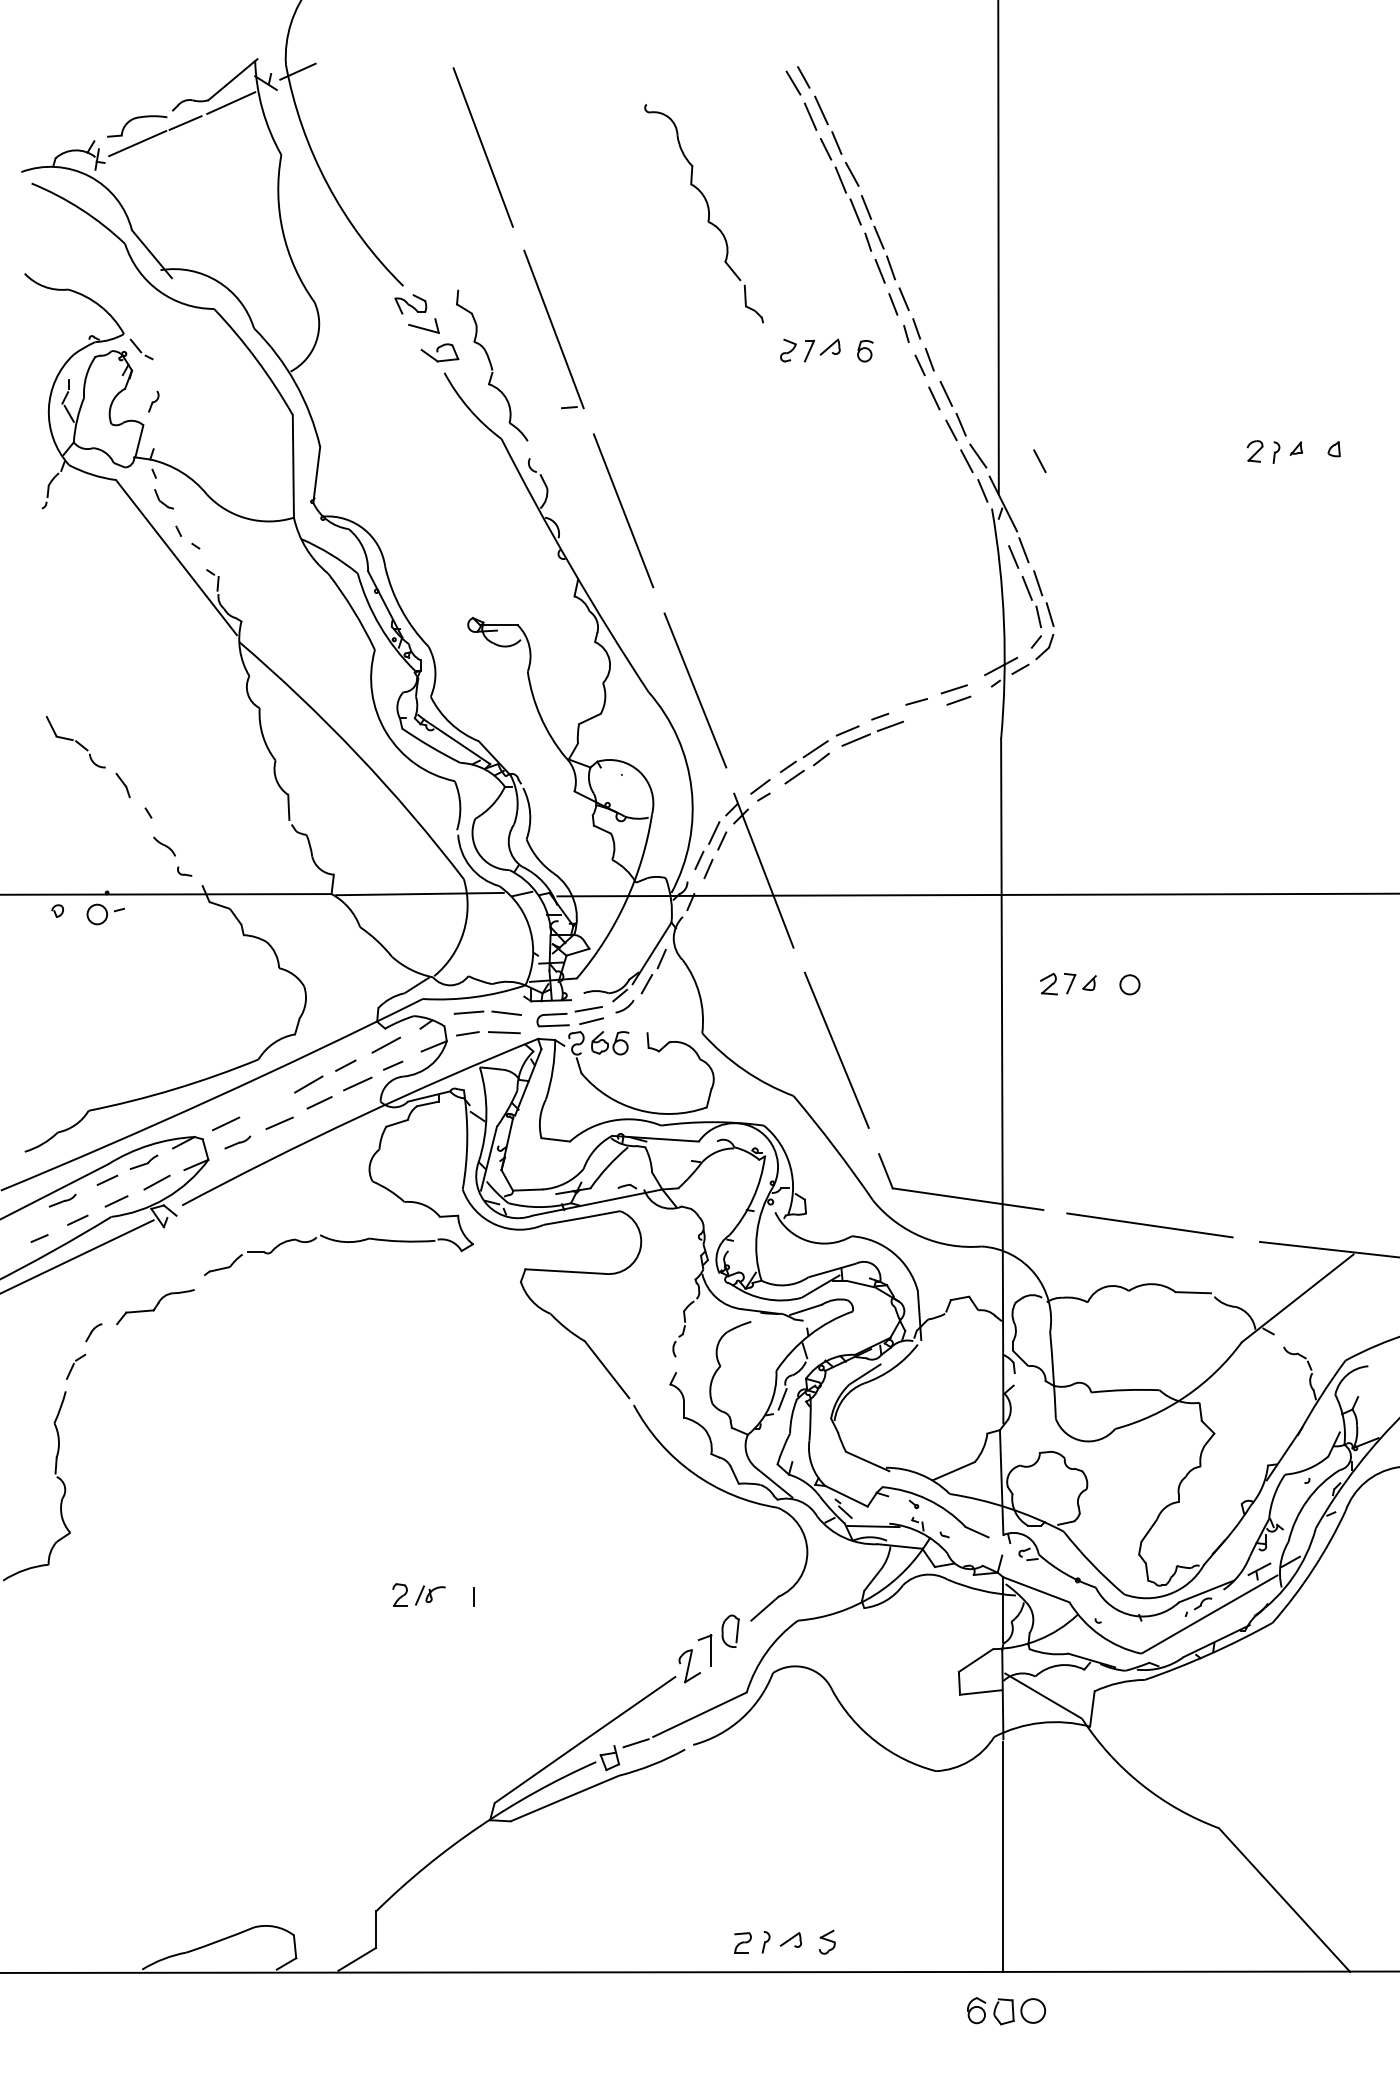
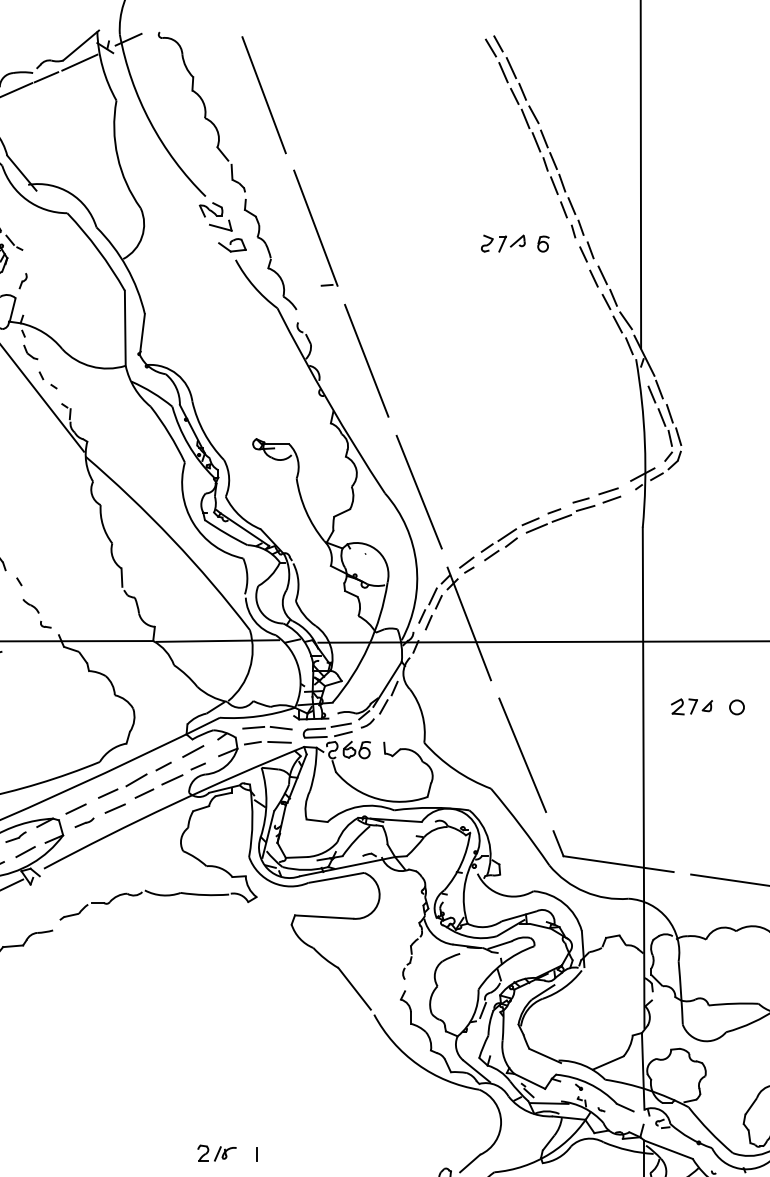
part: (703, 213) -> (201, 111), moved
line: (1039, 461) -> (670, 324), removed
line: (922, 712) -> (585, 508), added
line: (269, 1102) -> (107, 793), added

